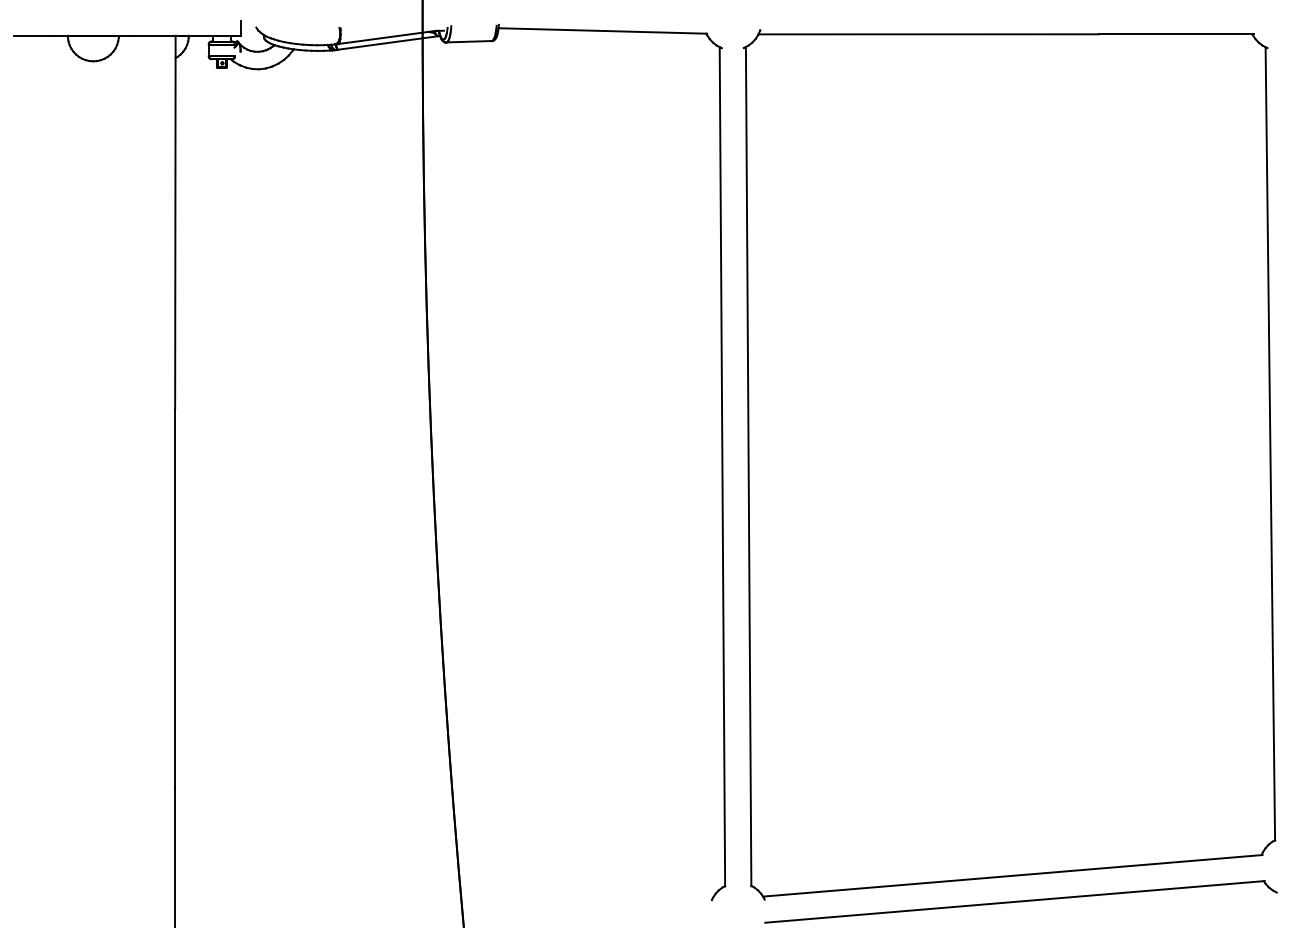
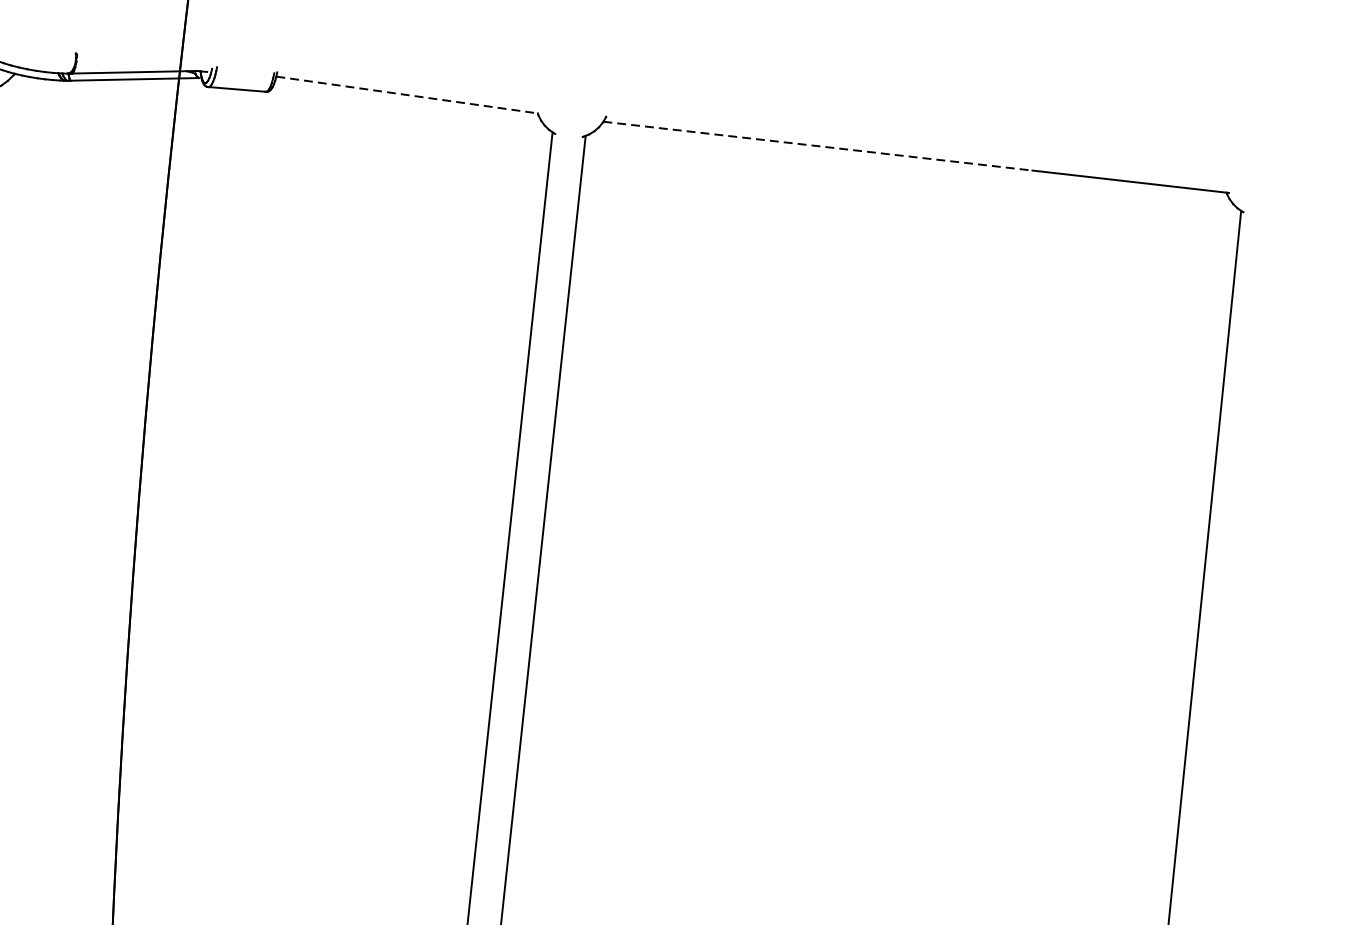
line: (603, 30) -> (408, 94), solid -> dashed
line: (929, 34) -> (819, 146), solid -> dashed

